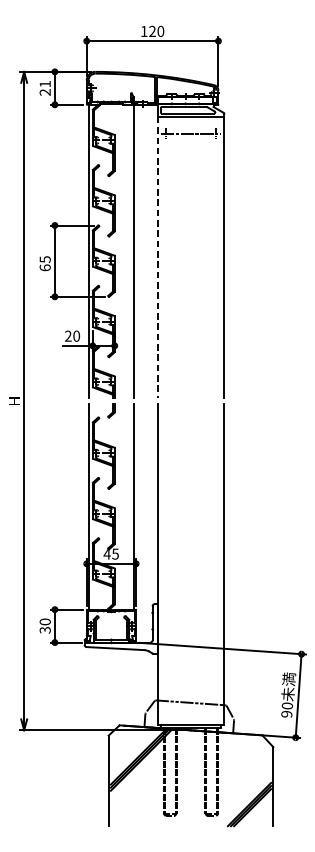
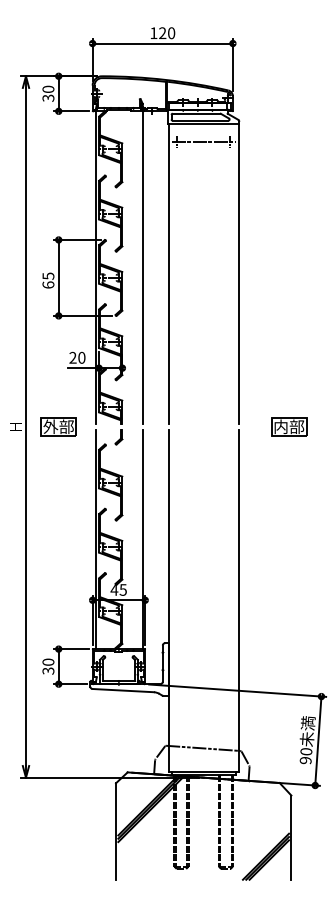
text: (45, 88) -> (48, 93), 21 -> 30
line: (157, 257) -> (168, 274), dashed -> solid
part: (54, 400) -> (58, 426), added
part: (271, 400) -> (289, 426), added

